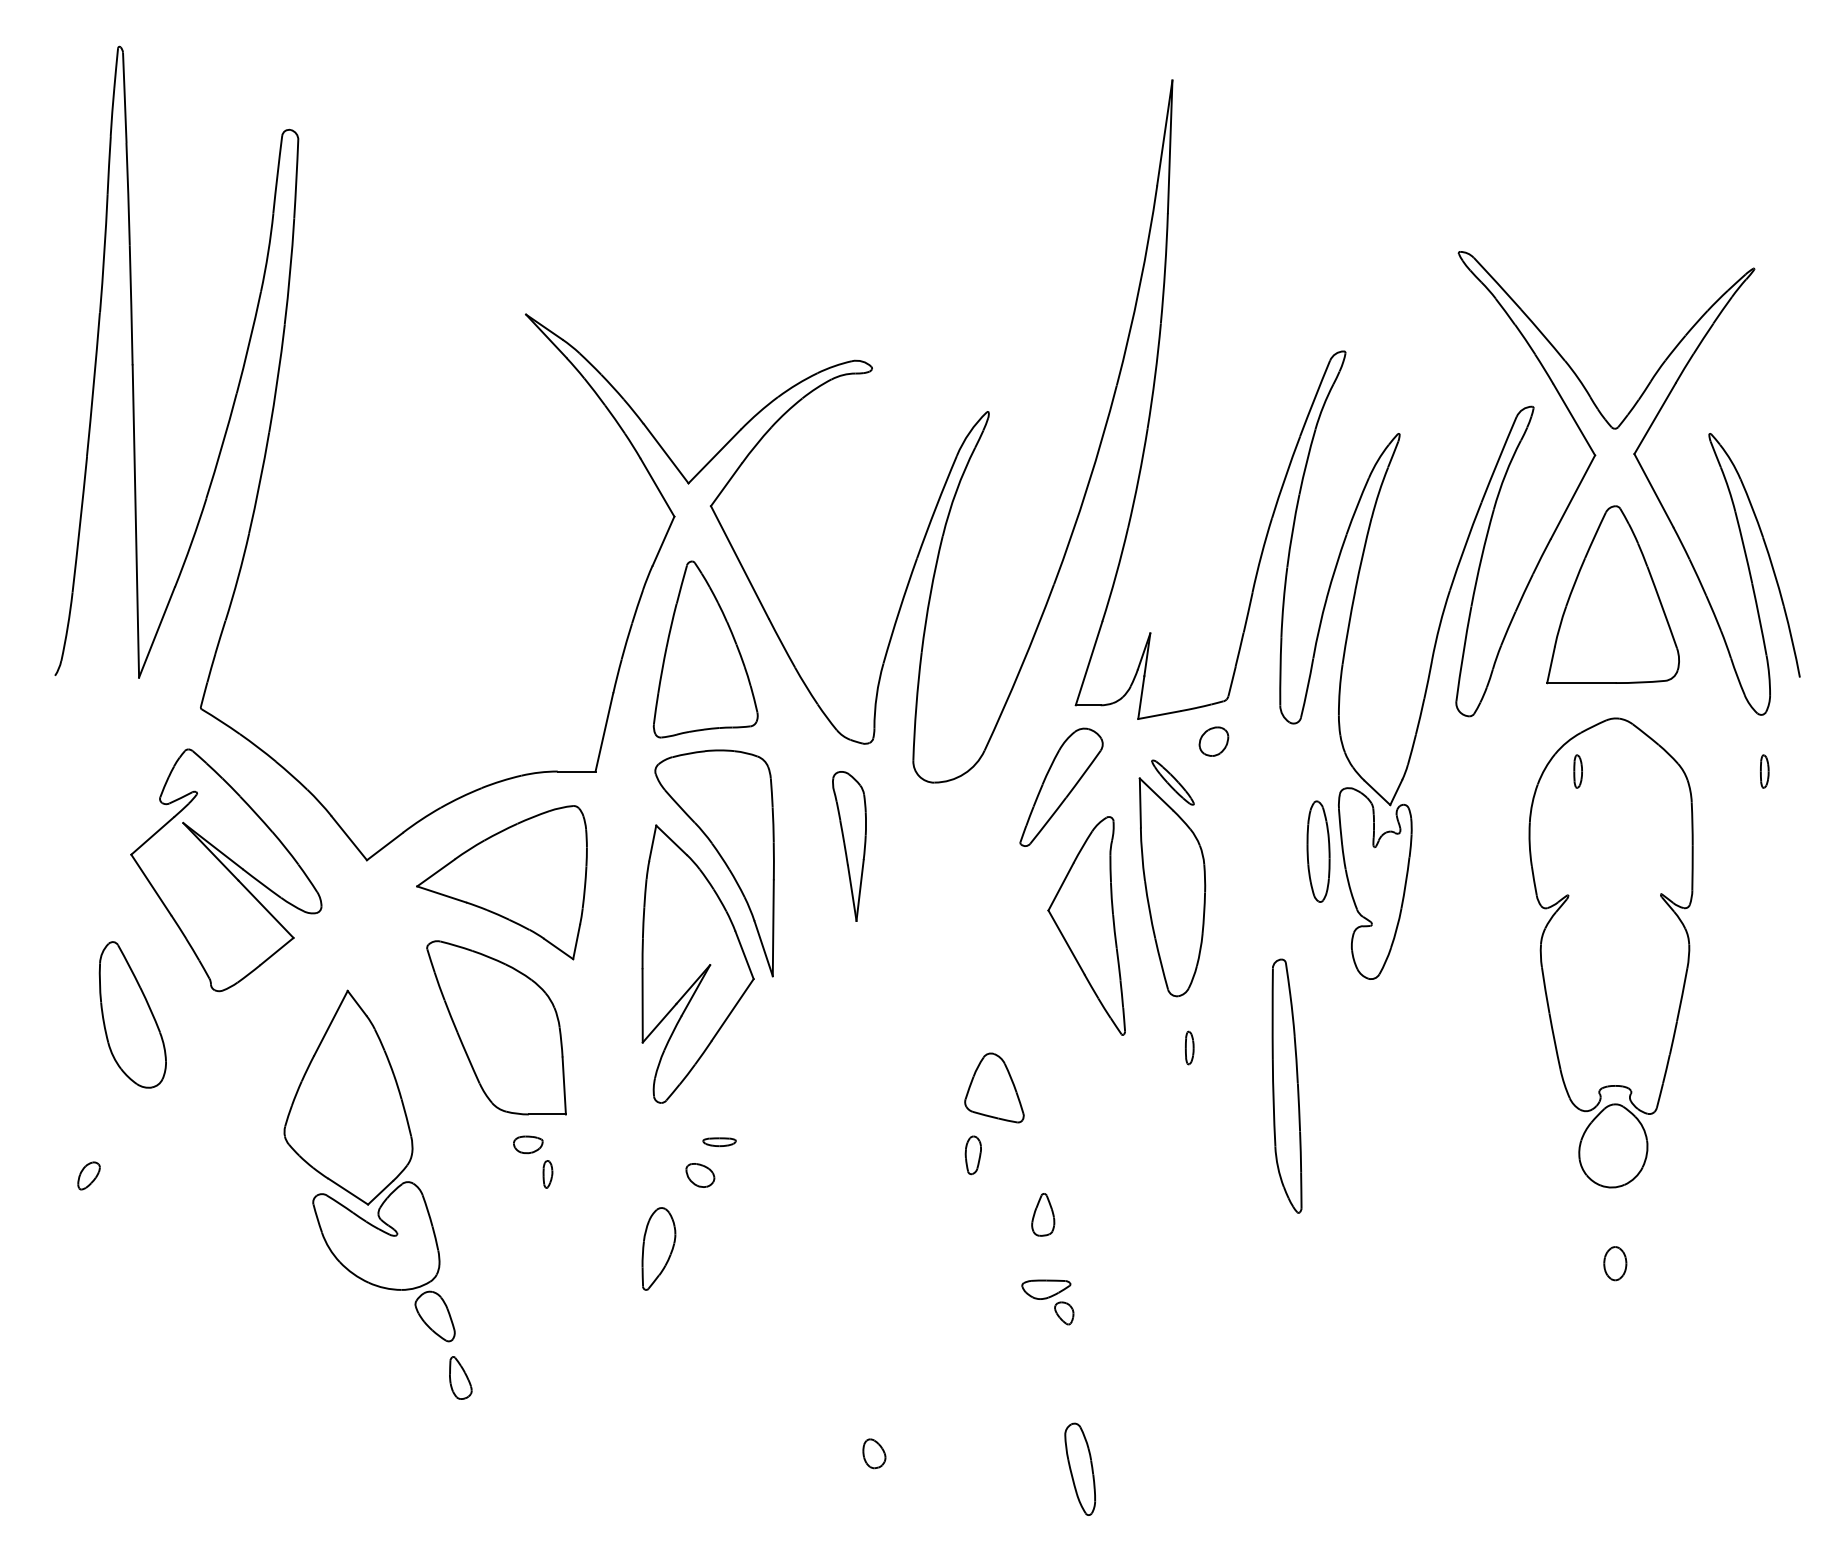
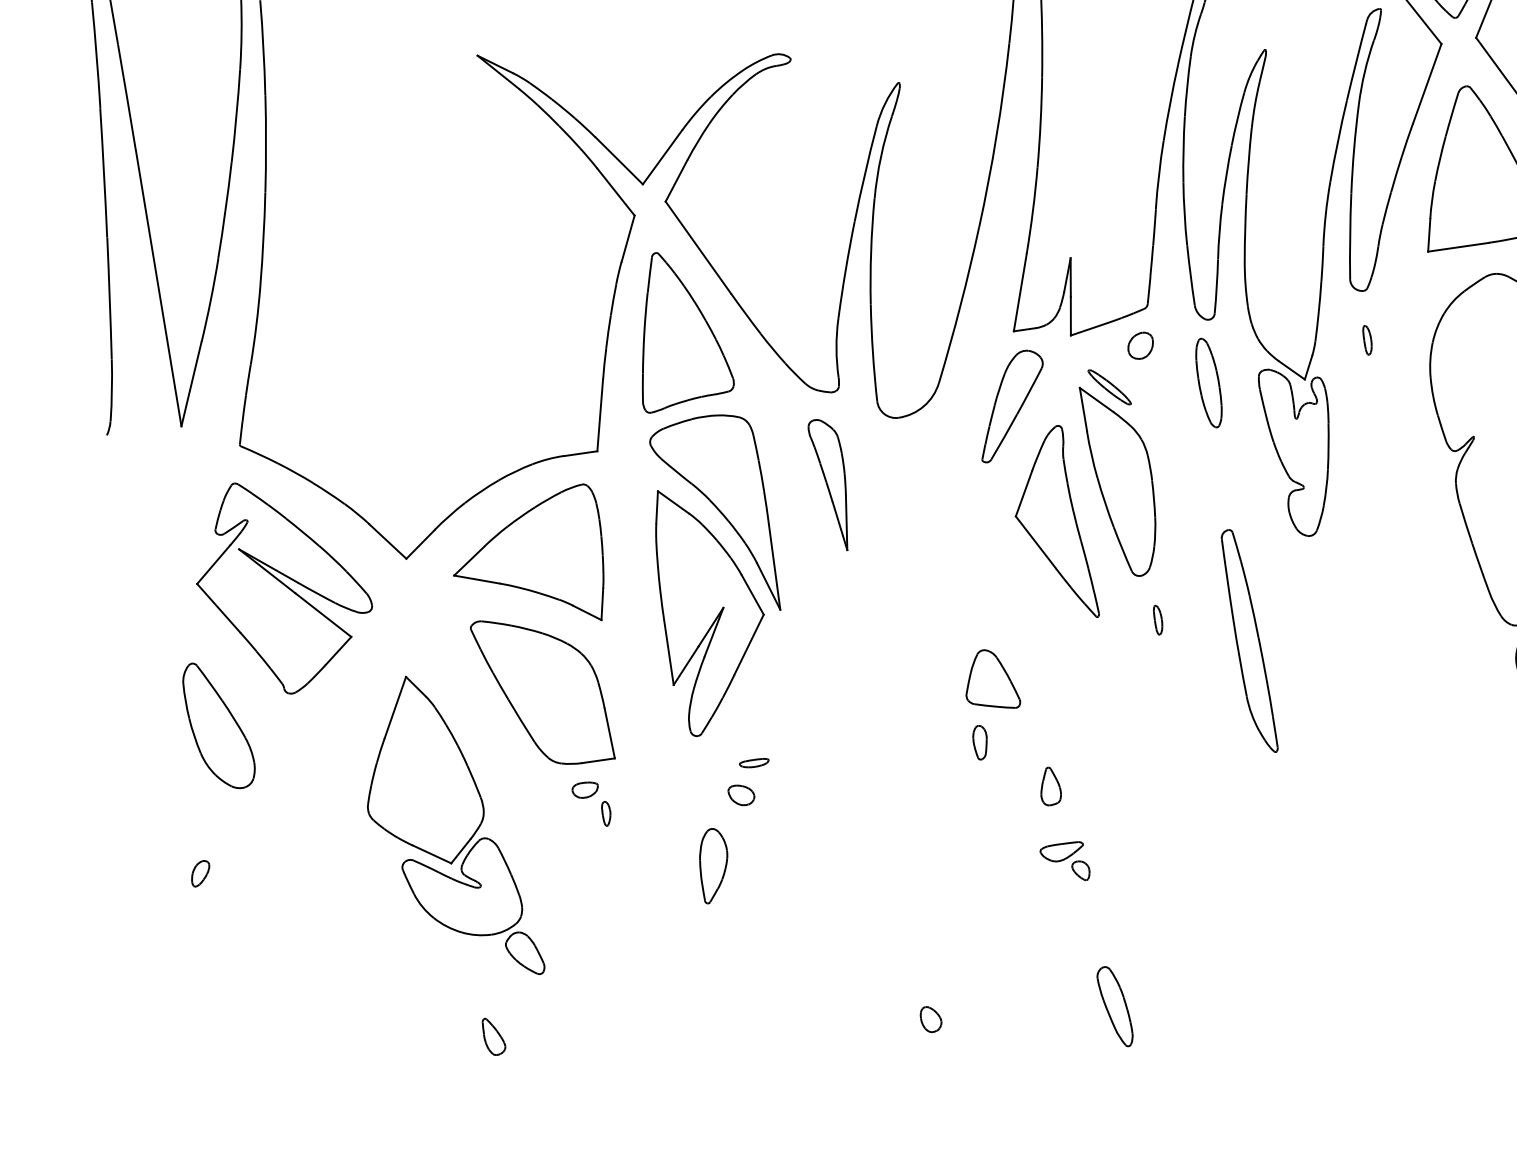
part: (1577, 771) -> (1367, 340), moved
part: (1318, 851) -> (1208, 382), moved
part: (460, 1377) -> (493, 1036), moved

